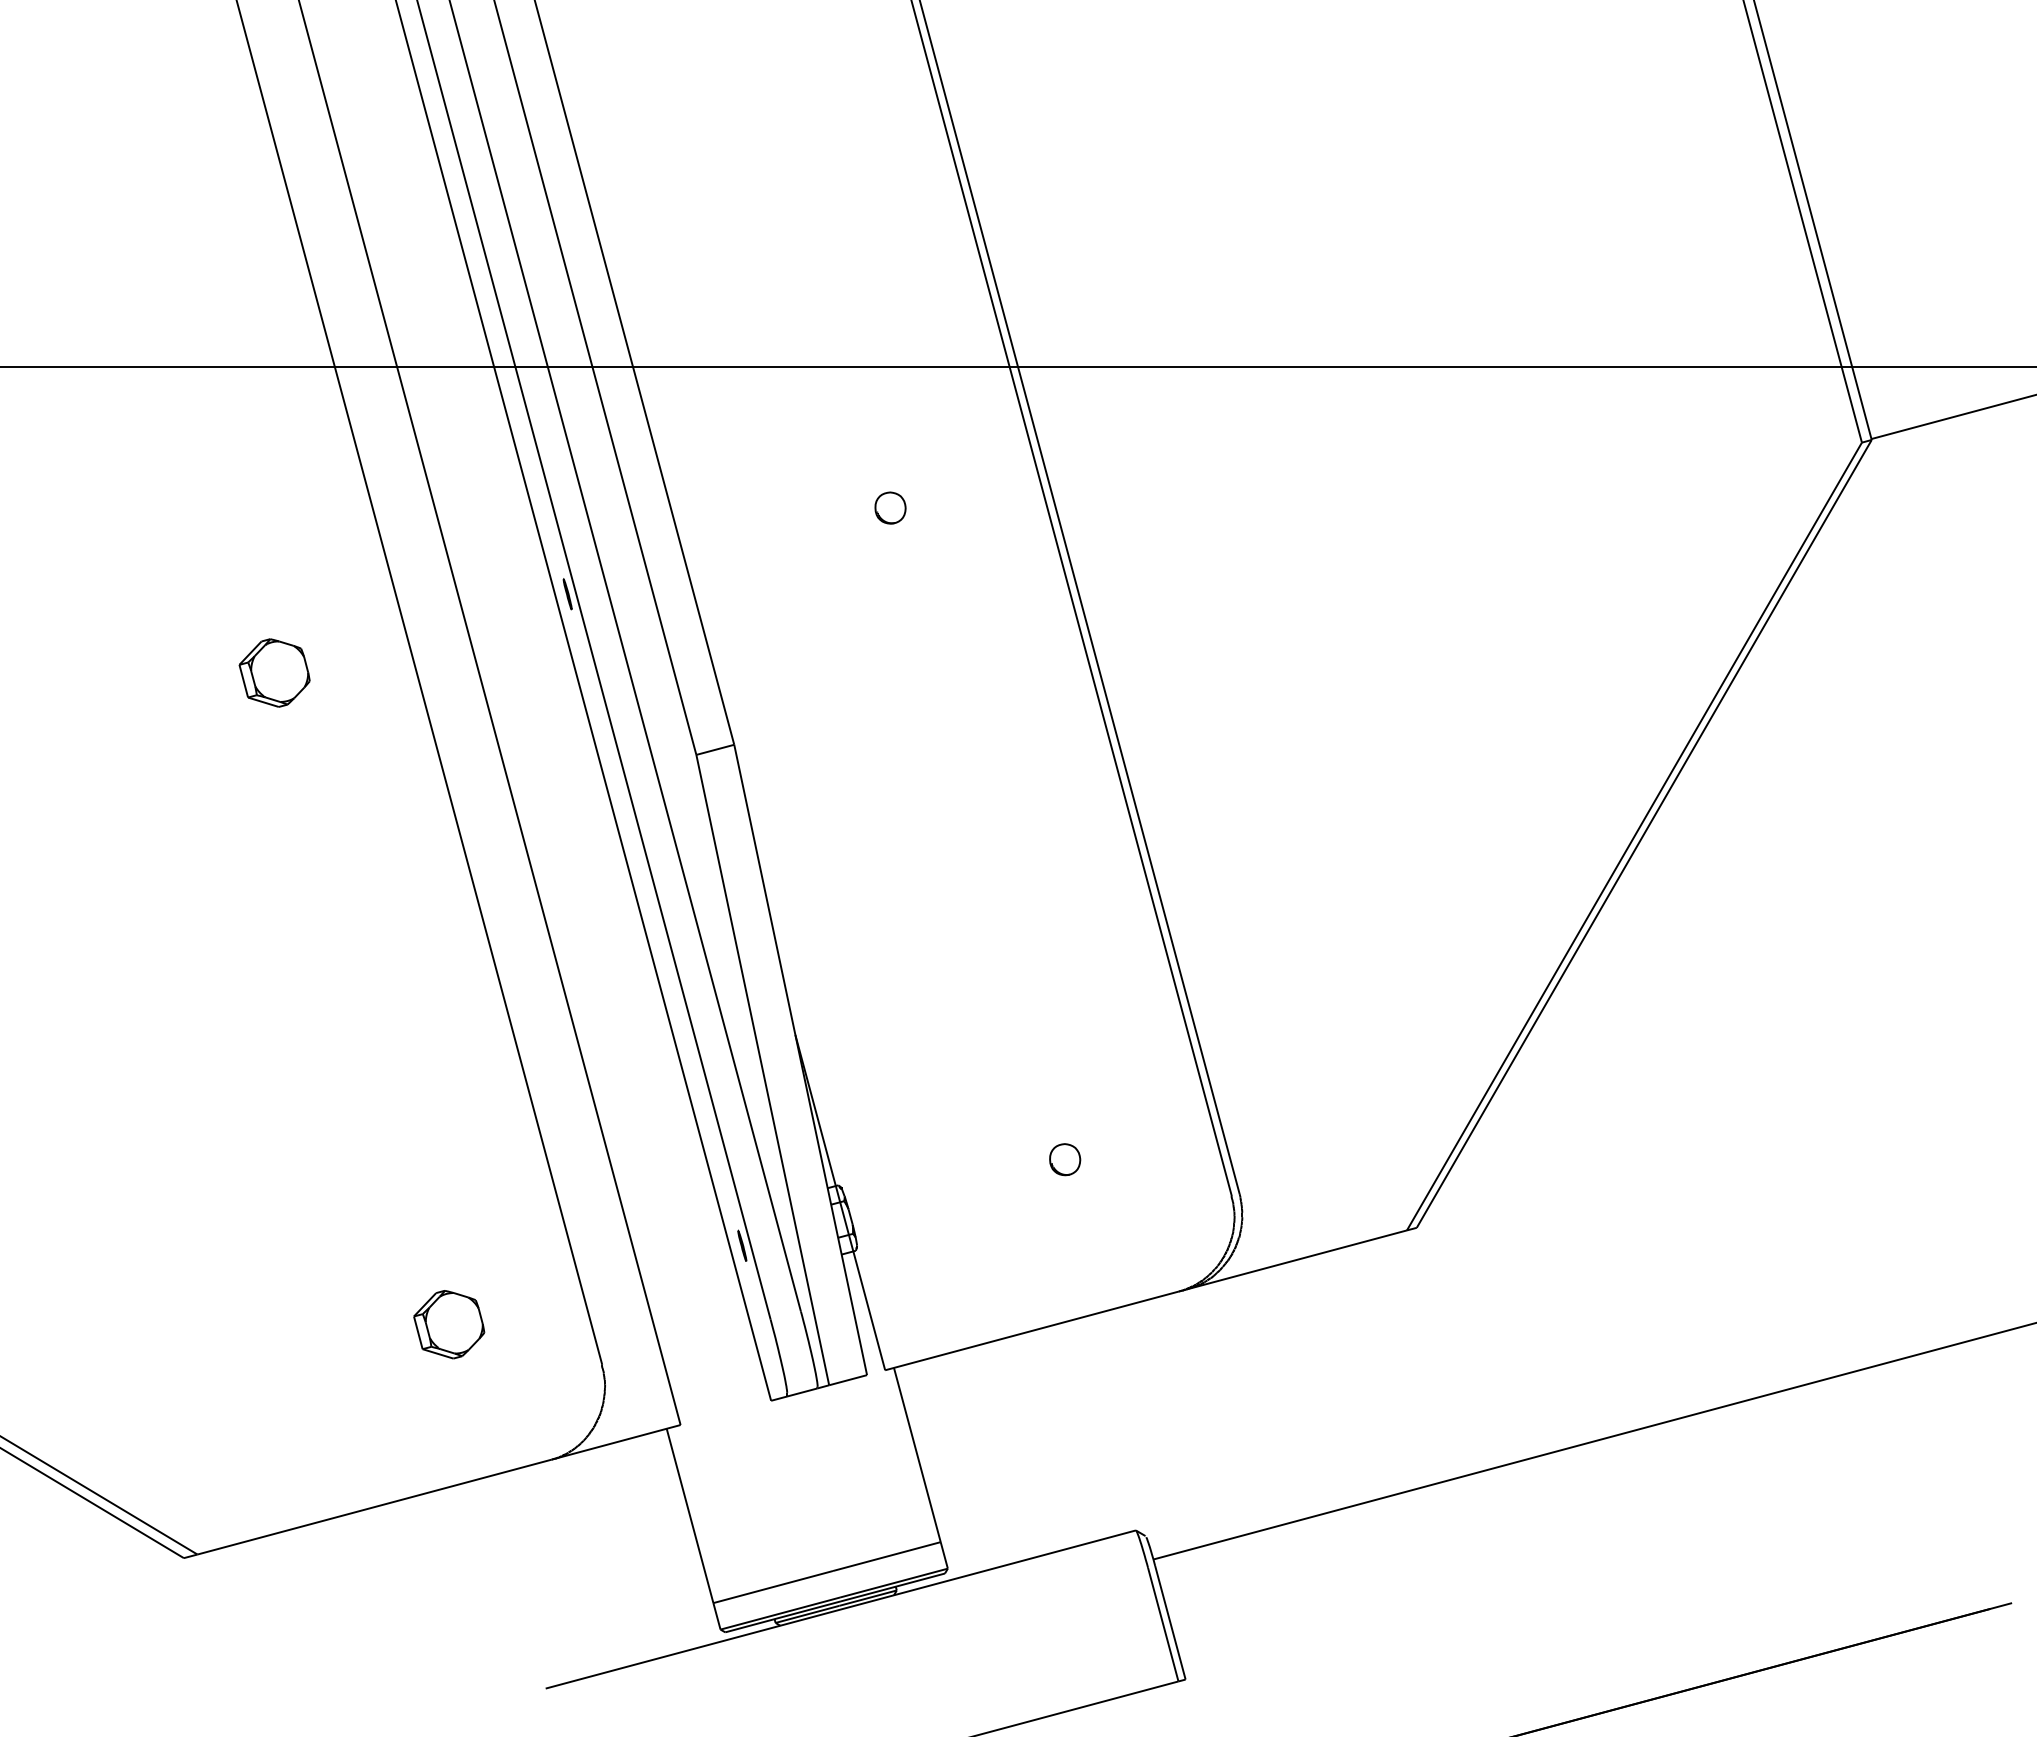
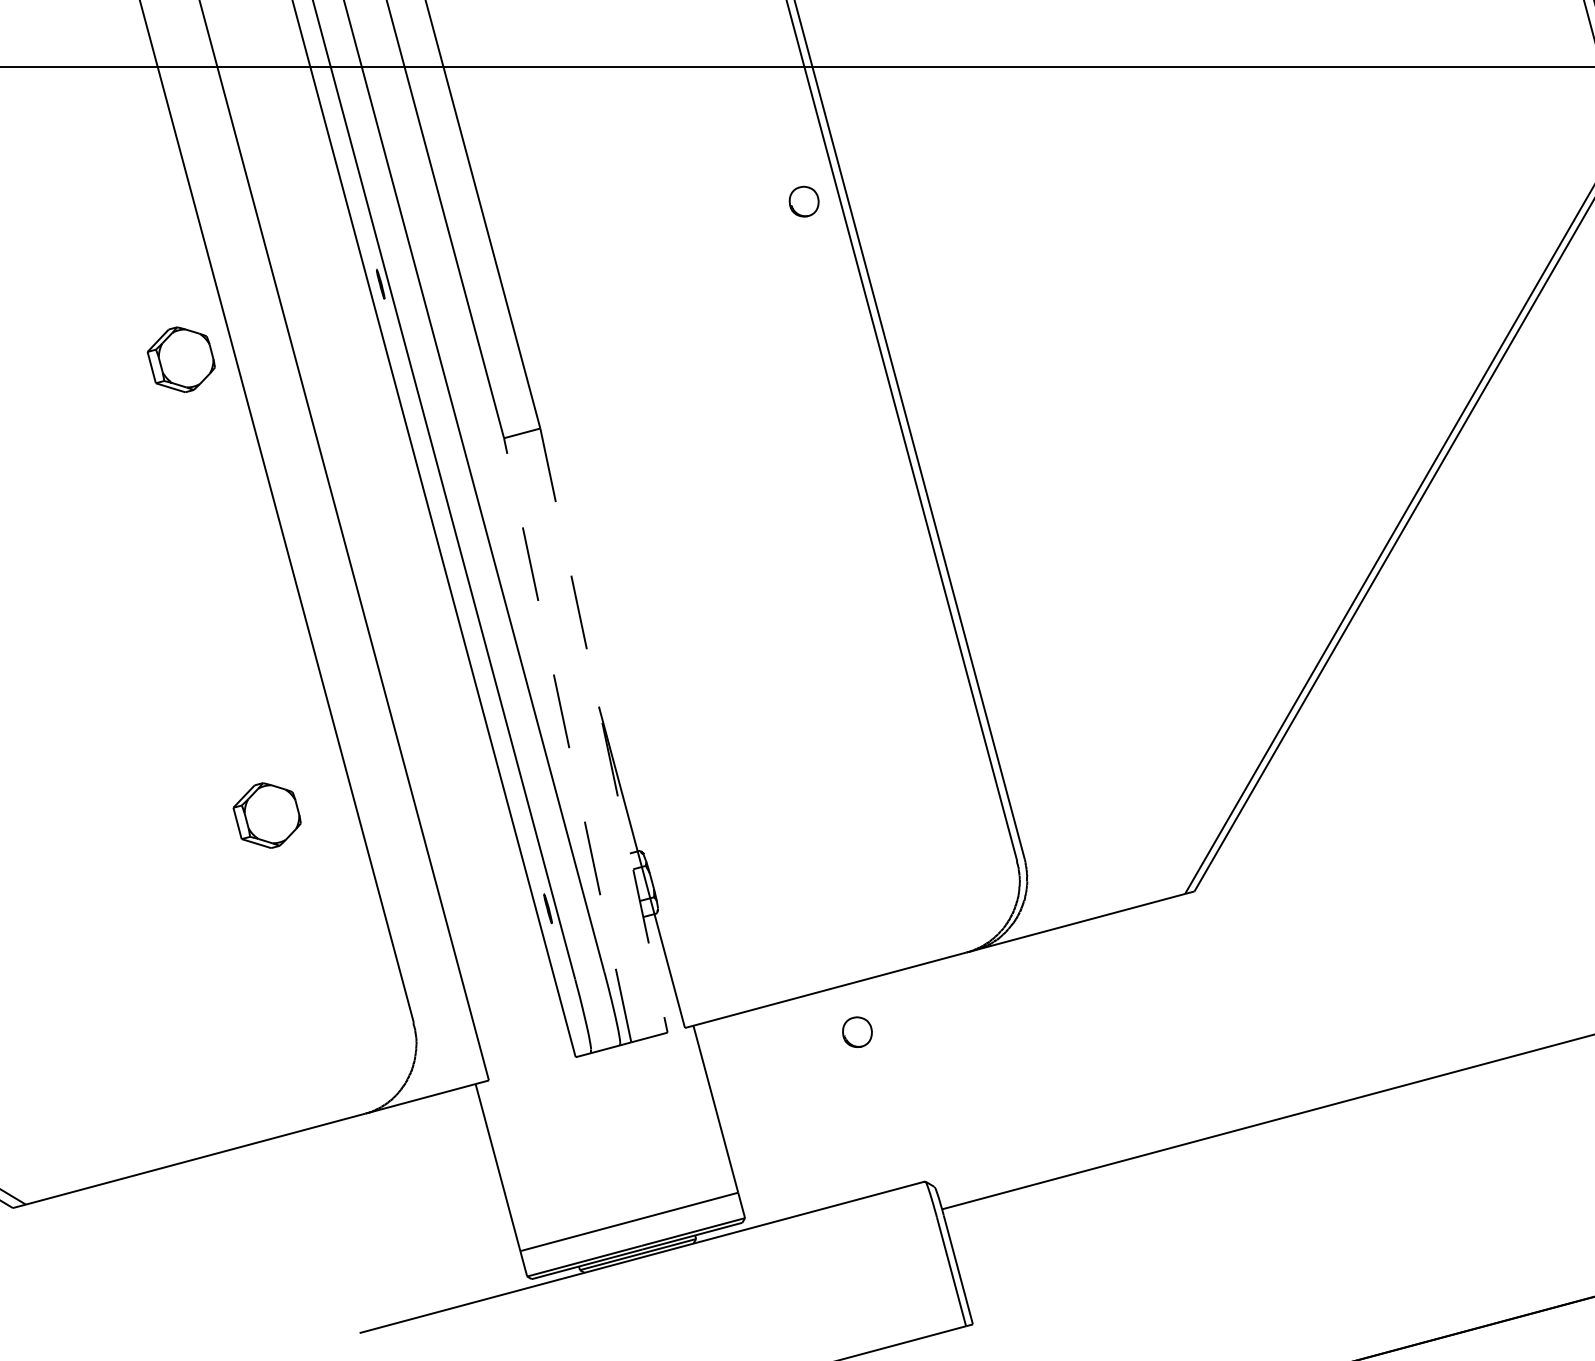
part: (890, 507) -> (804, 201), moved
part: (274, 672) -> (181, 359), moved
line: (800, 1060) -> (603, 731), solid -> dashed
line: (762, 1069) -> (567, 739), solid -> dashed
part: (1065, 1159) -> (857, 1032), moved
part: (449, 1324) -> (267, 815), moved

